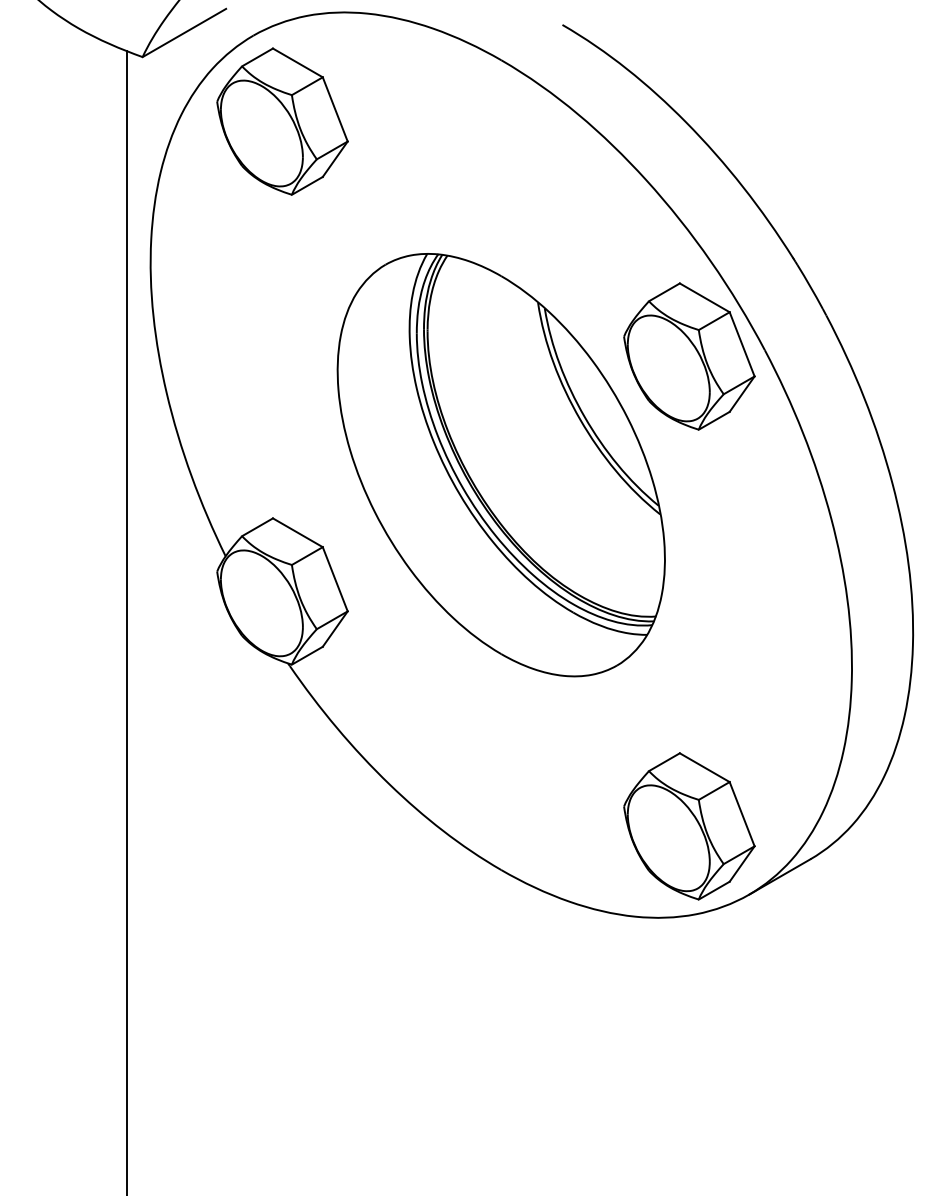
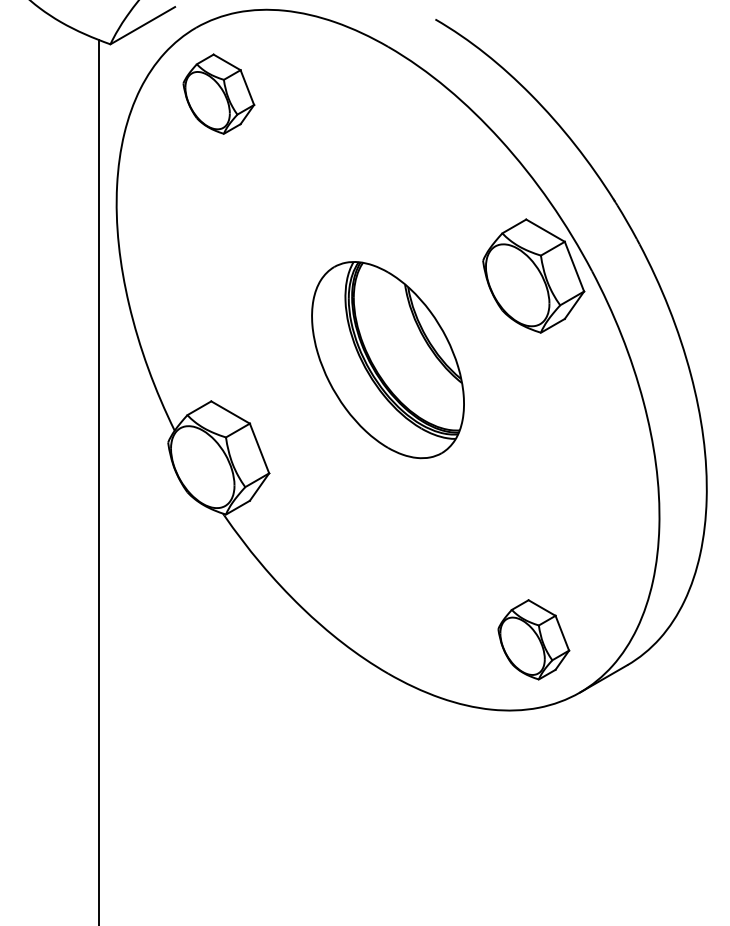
part: (282, 120) -> (218, 93), size x0.7
part: (500, 464) -> (387, 359), size x0.6
part: (689, 826) -> (533, 639), size x0.7

